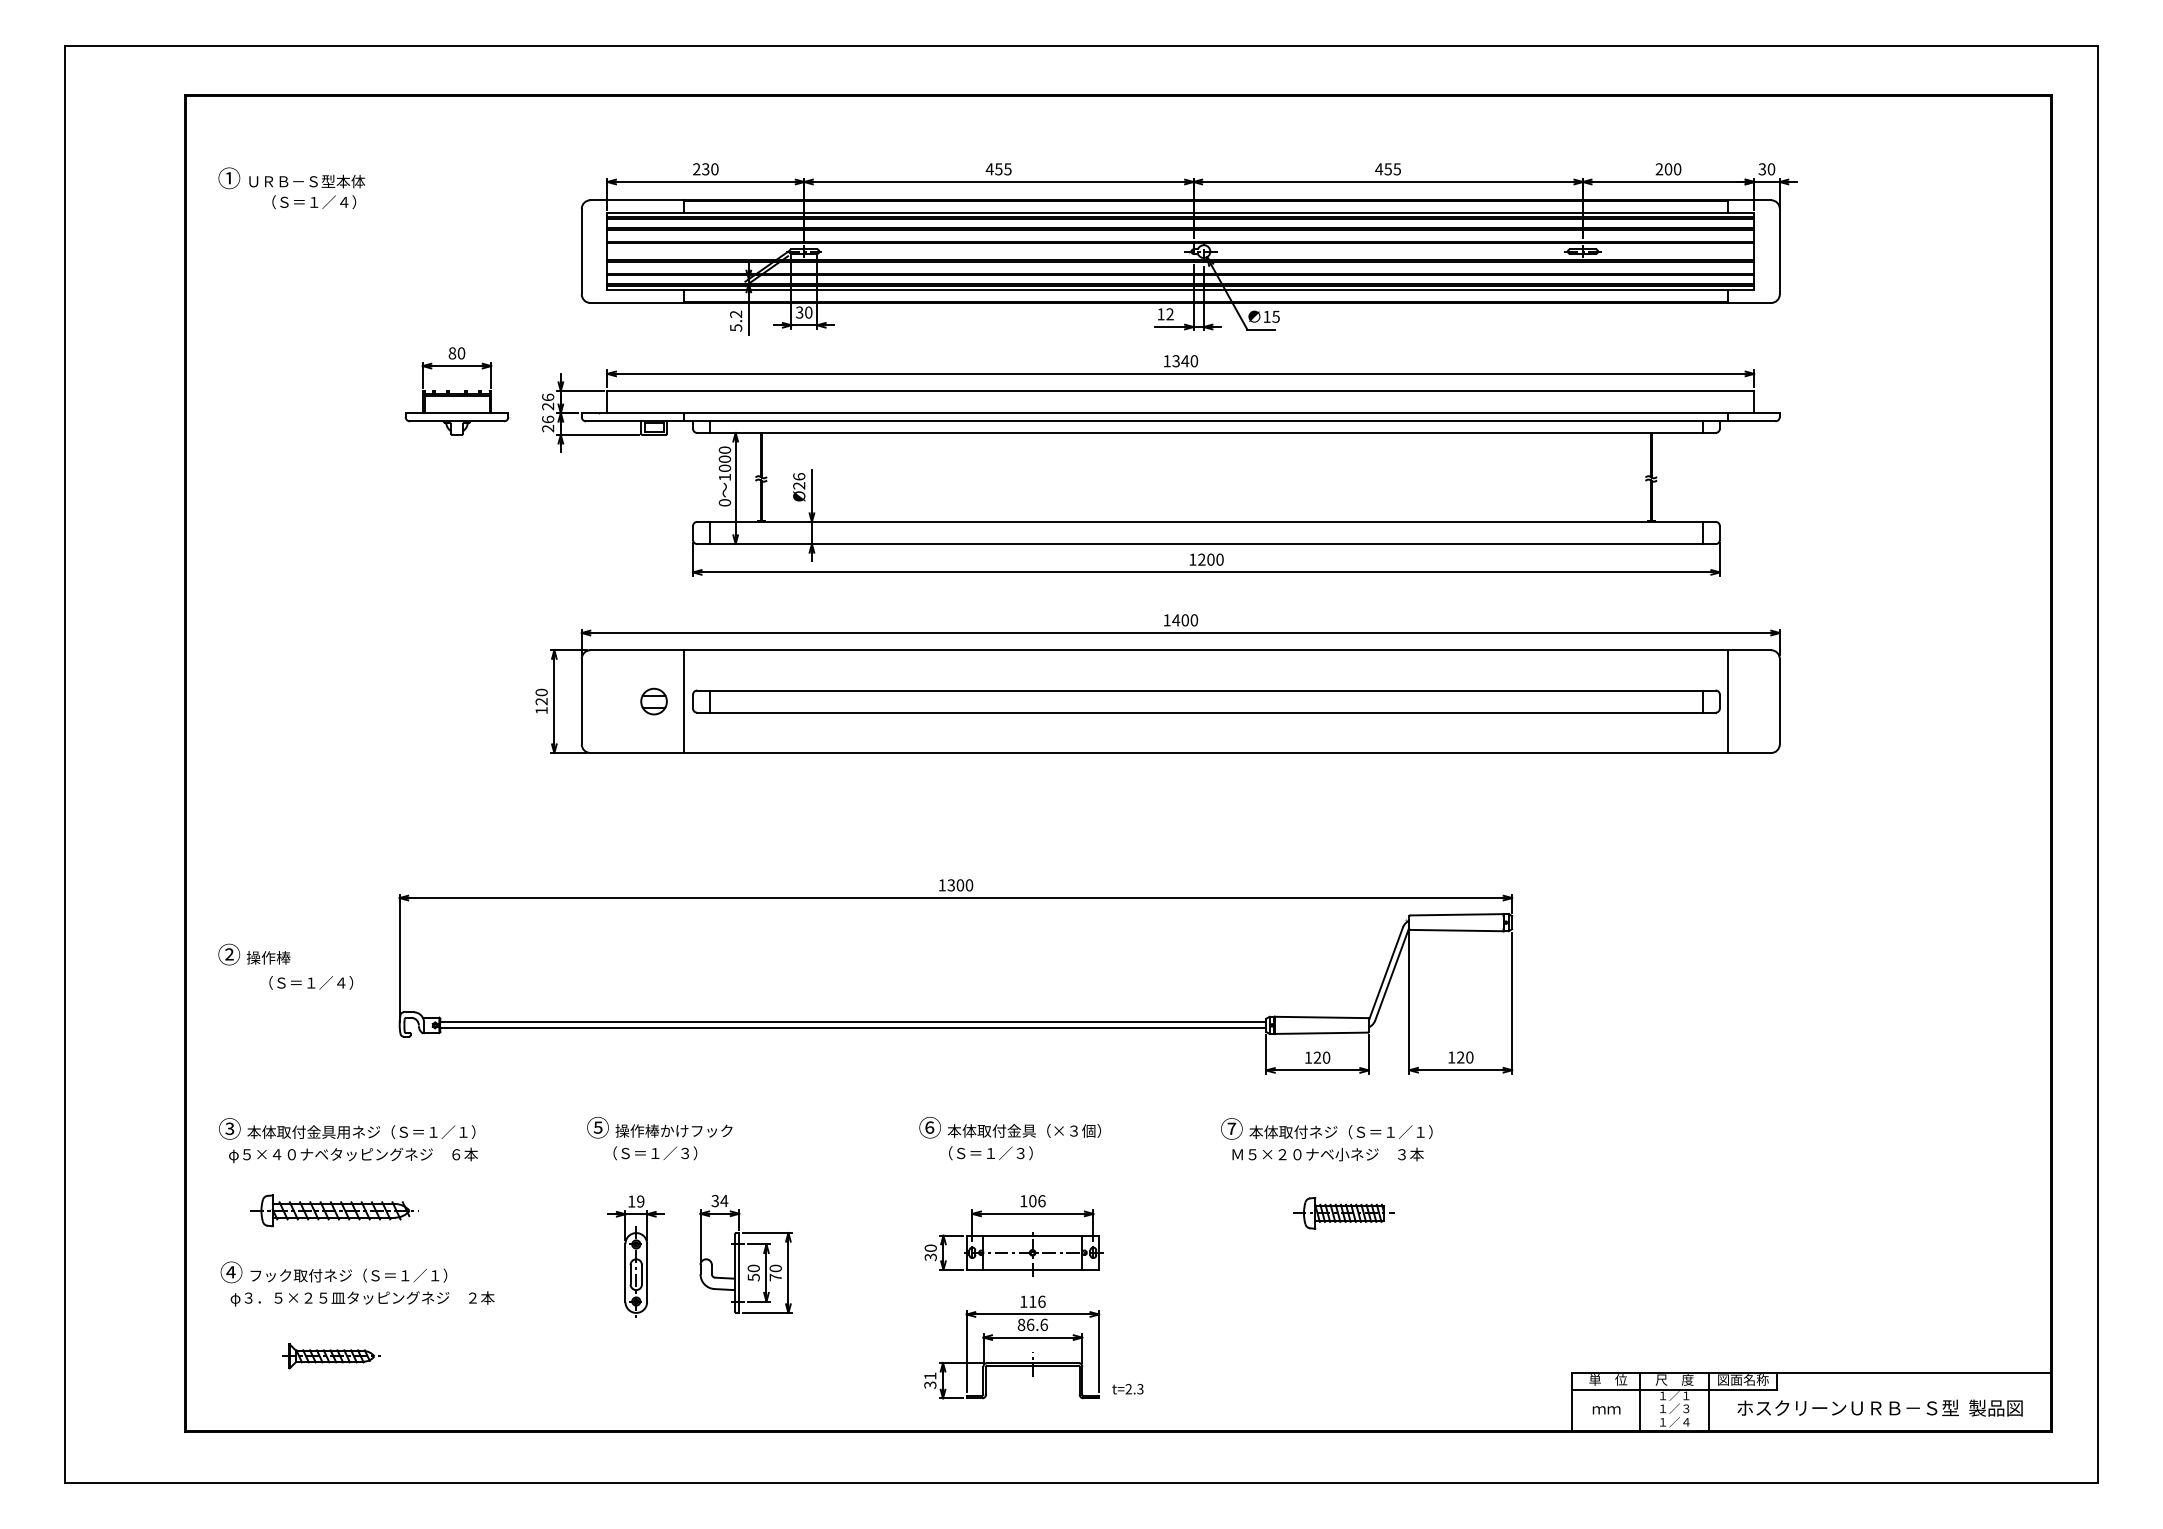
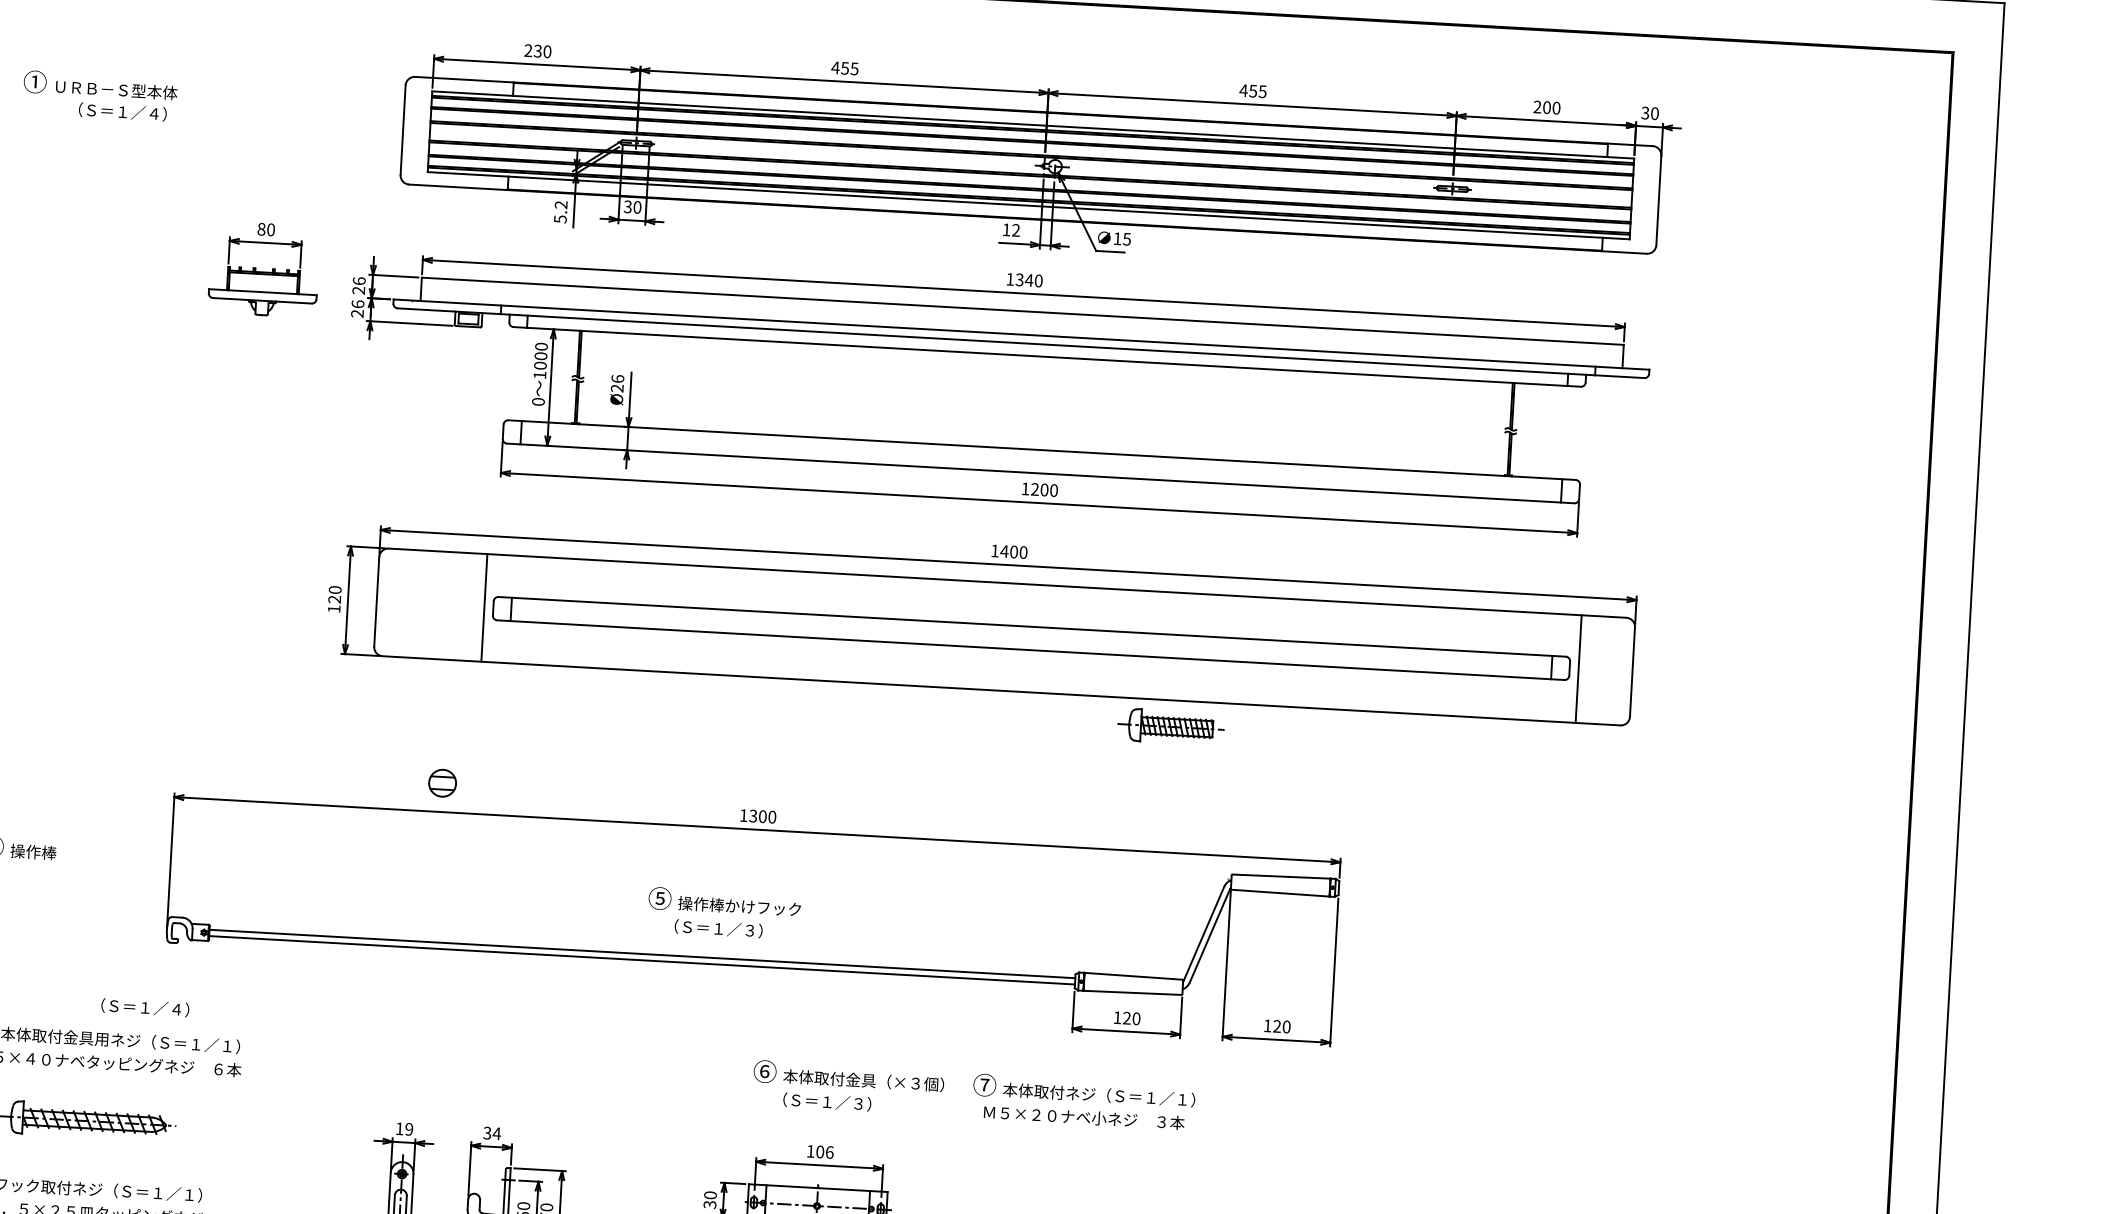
text: (291, 188) -> (99, 96), moved
part: (653, 701) -> (442, 783), moved
text: (311, 982) -> (145, 1007), moved
text: (659, 1138) -> (723, 913), moved
text: (1009, 1138) -> (847, 1087), moved
text: (1326, 1139) -> (1083, 1101), moved
part: (1343, 1213) -> (1170, 727), moved

